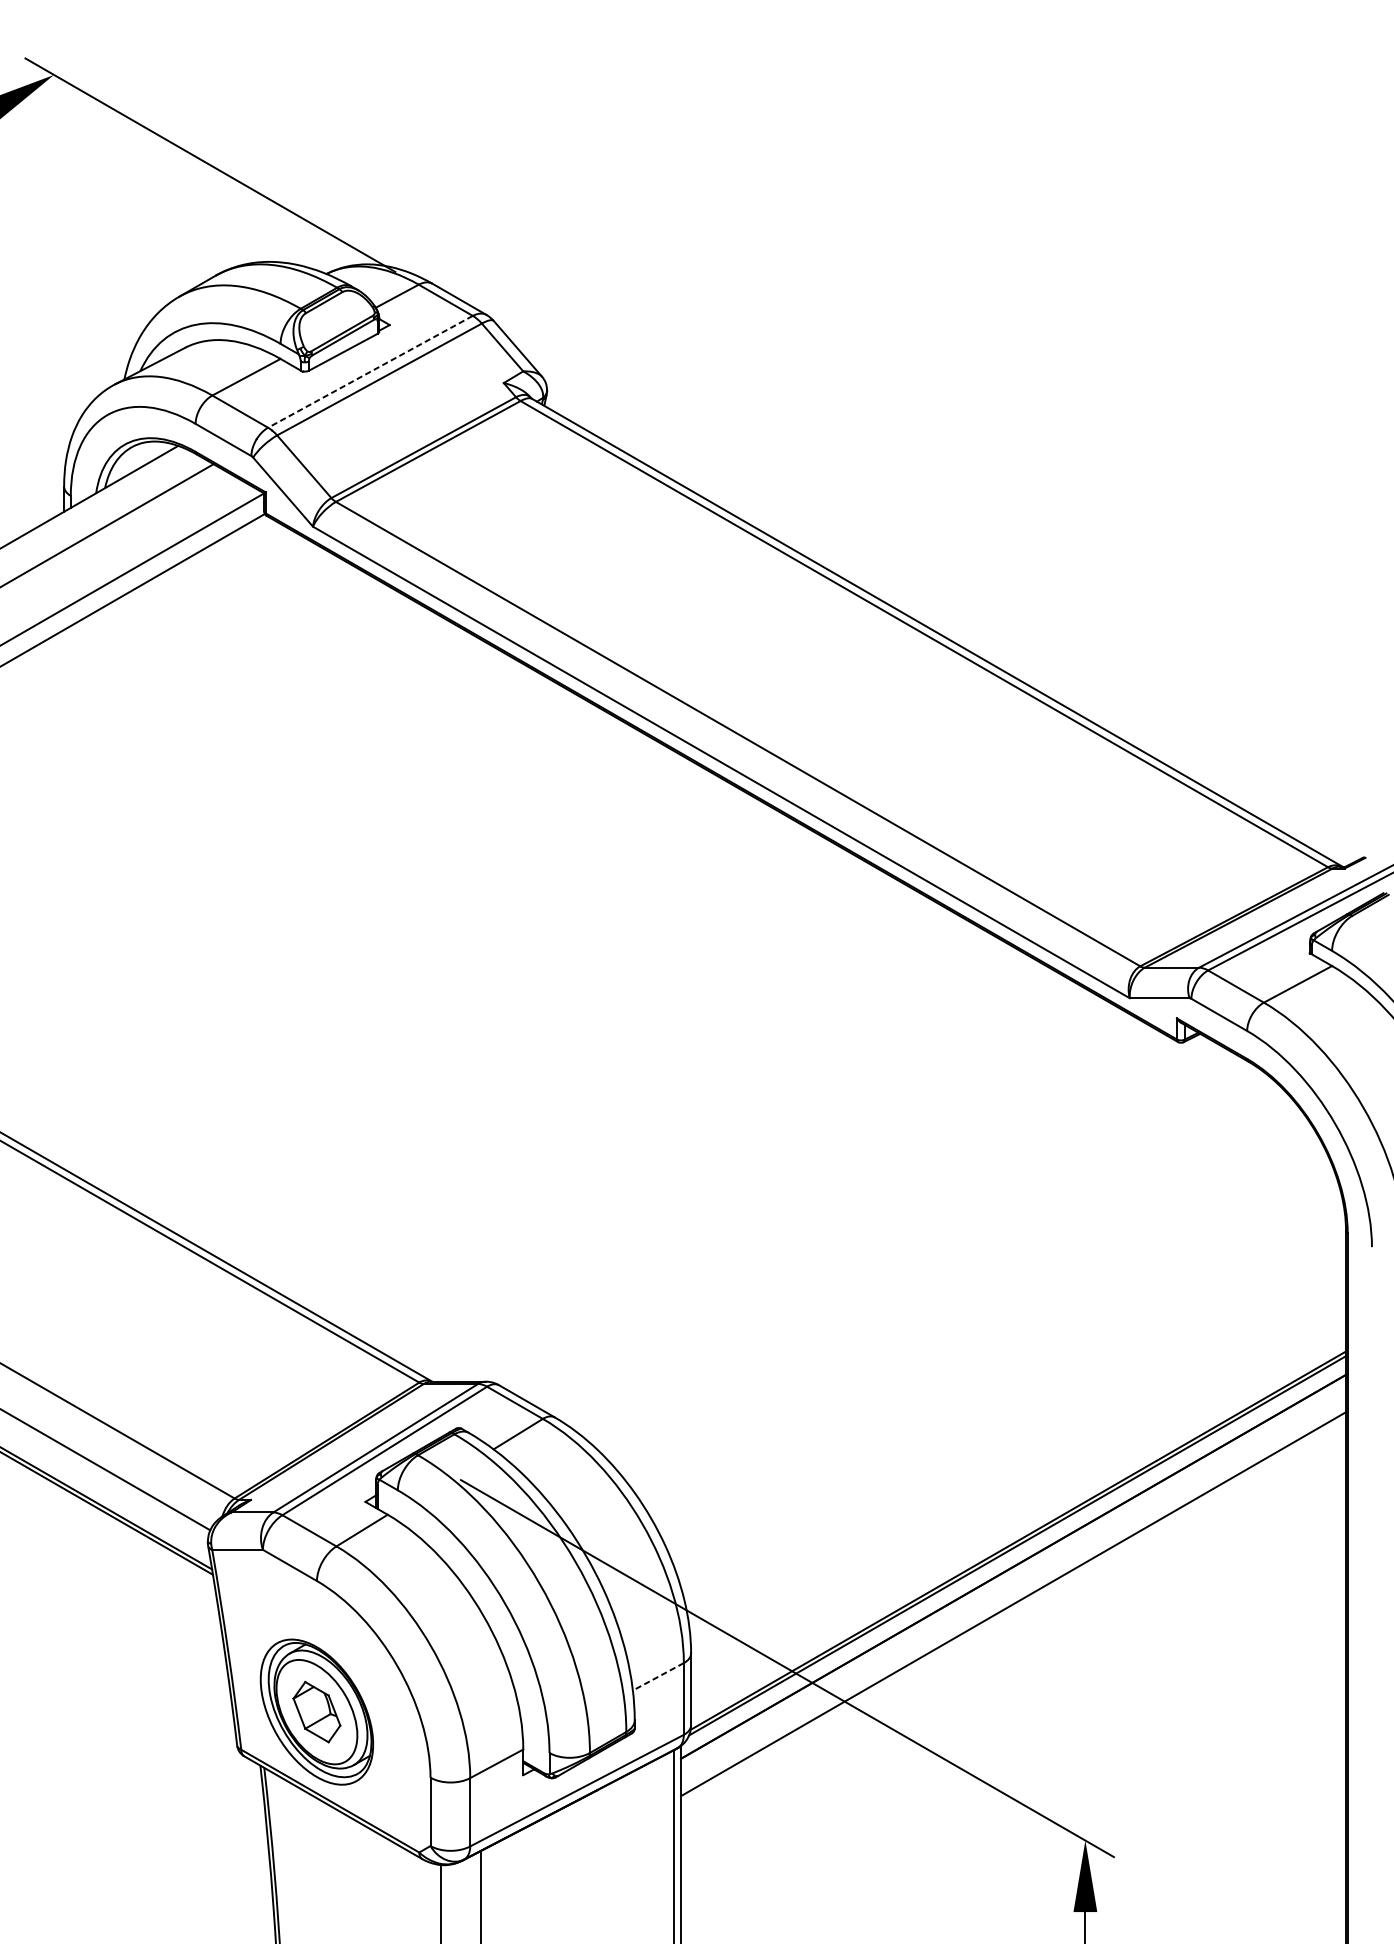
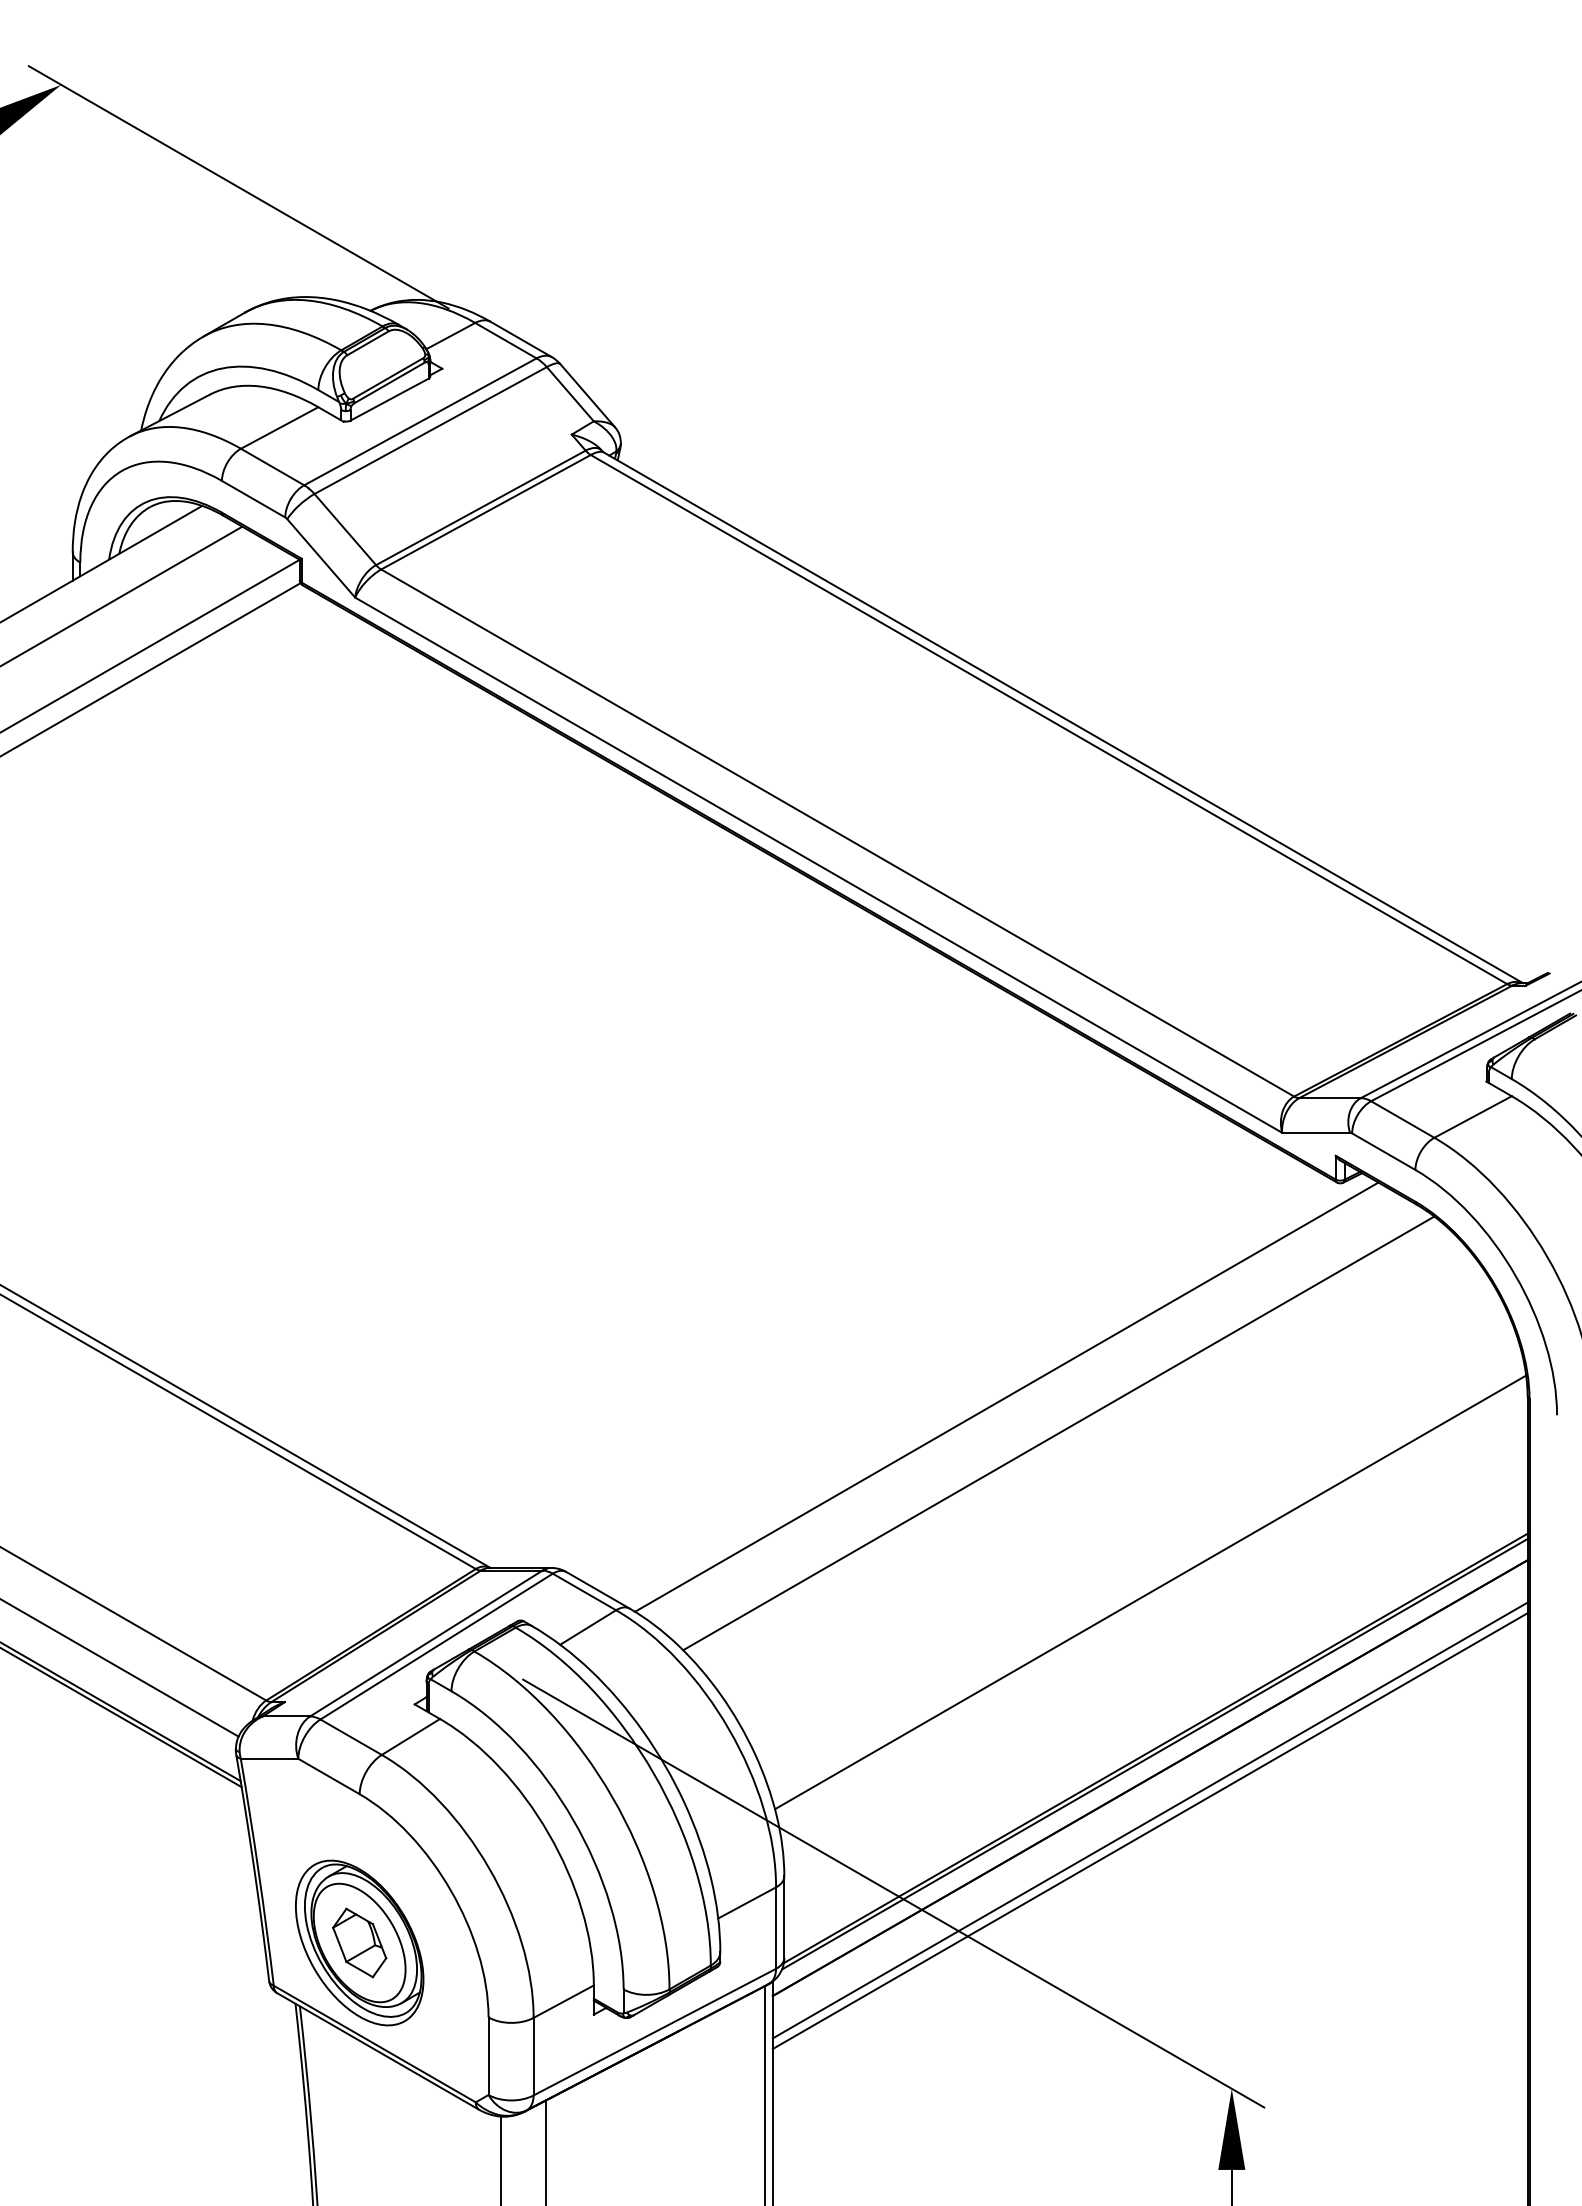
line: (369, 372) -> (419, 422), dashed -> solid
line: (886, 1230) -> (1006, 1396), added
line: (932, 1263) -> (1058, 1433), added
line: (1013, 1403) -> (1150, 1592), added
line: (1012, 1613) -> (1149, 1830), added
line: (658, 1676) -> (747, 1902), dashed -> solid

